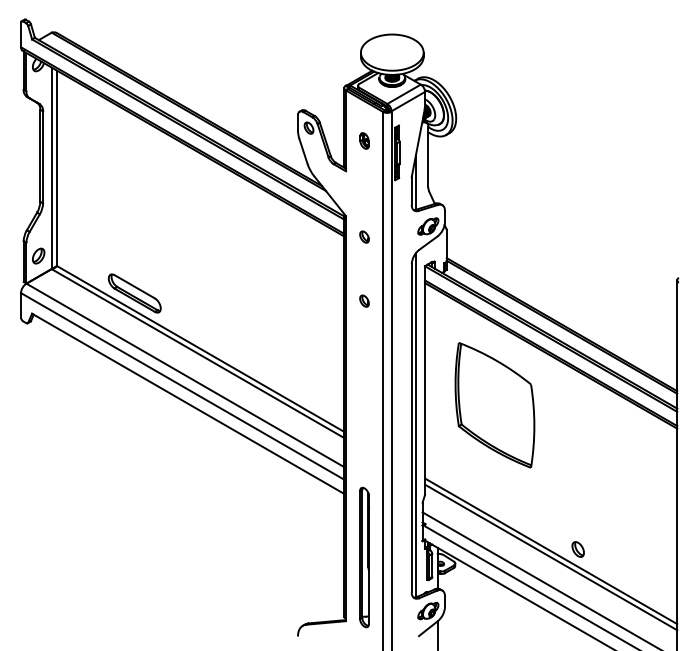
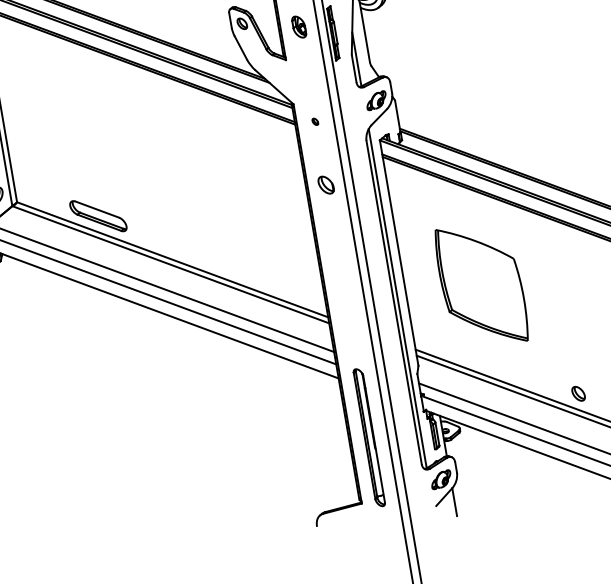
part: (364, 140) -> (299, 26), size x1.4
part: (364, 236) -> (315, 121), size x0.6
part: (364, 300) -> (326, 184), size x1.6
part: (494, 405) -> (481, 285), moved

